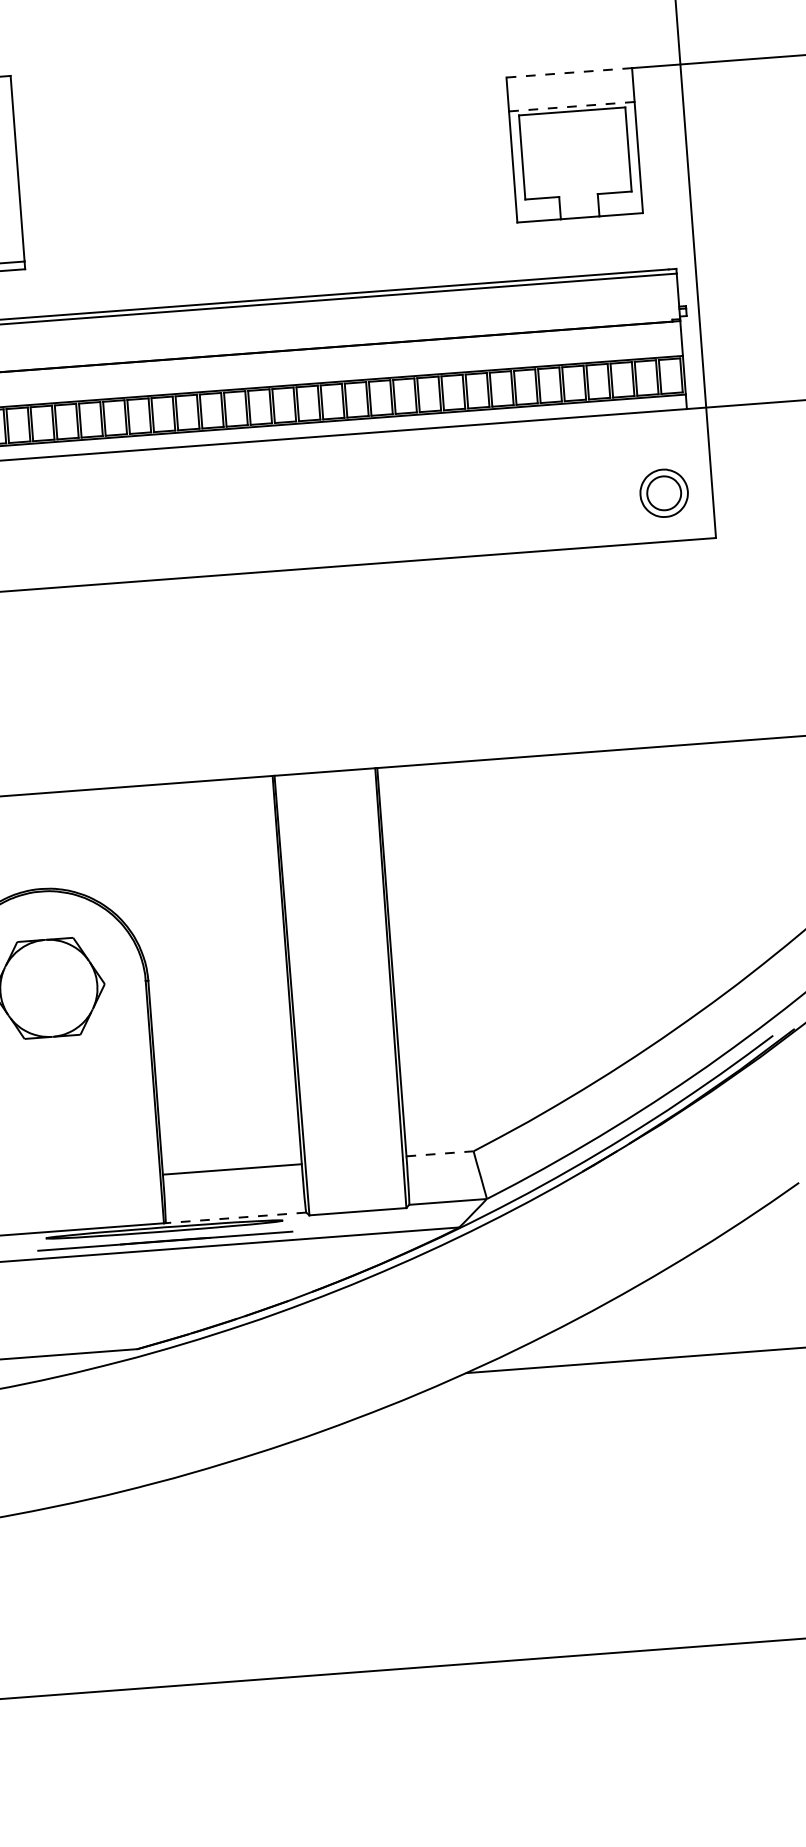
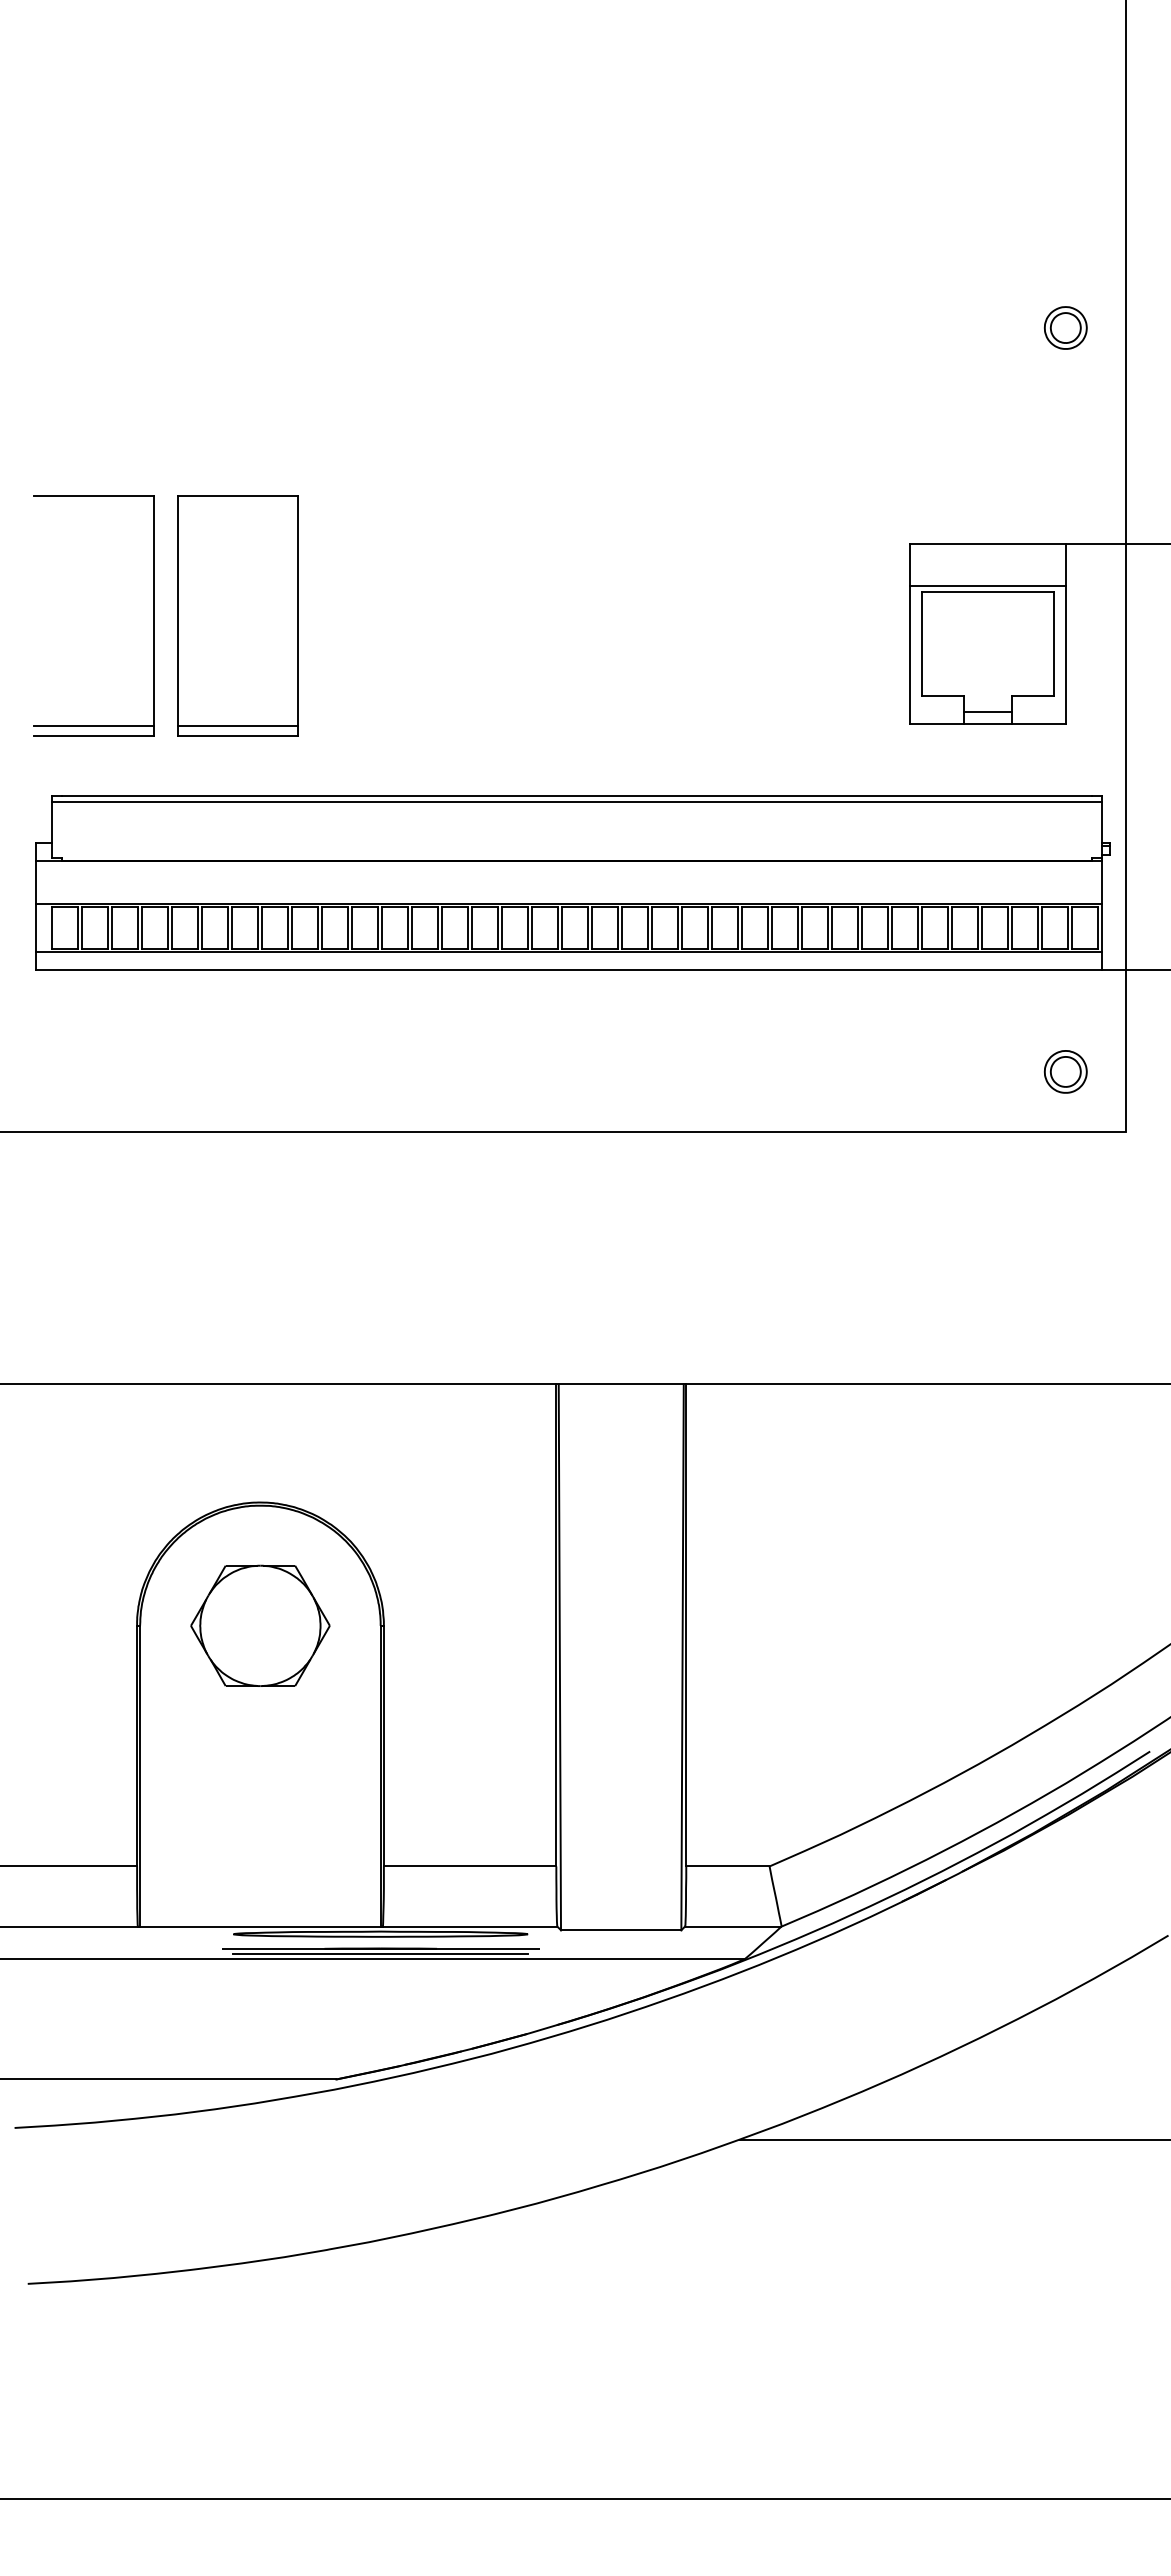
line: (569, 73) -> (987, 544), dashed -> solid
line: (571, 107) -> (987, 586), dashed -> solid
line: (579, 208) -> (987, 712), added
part: (663, 493) -> (1065, 1071), size x0.71
line: (439, 1153) -> (727, 1866), dashed -> solid
line: (235, 1217) -> (469, 1926), dashed -> solid
line: (165, 1244) -> (380, 1953), added

